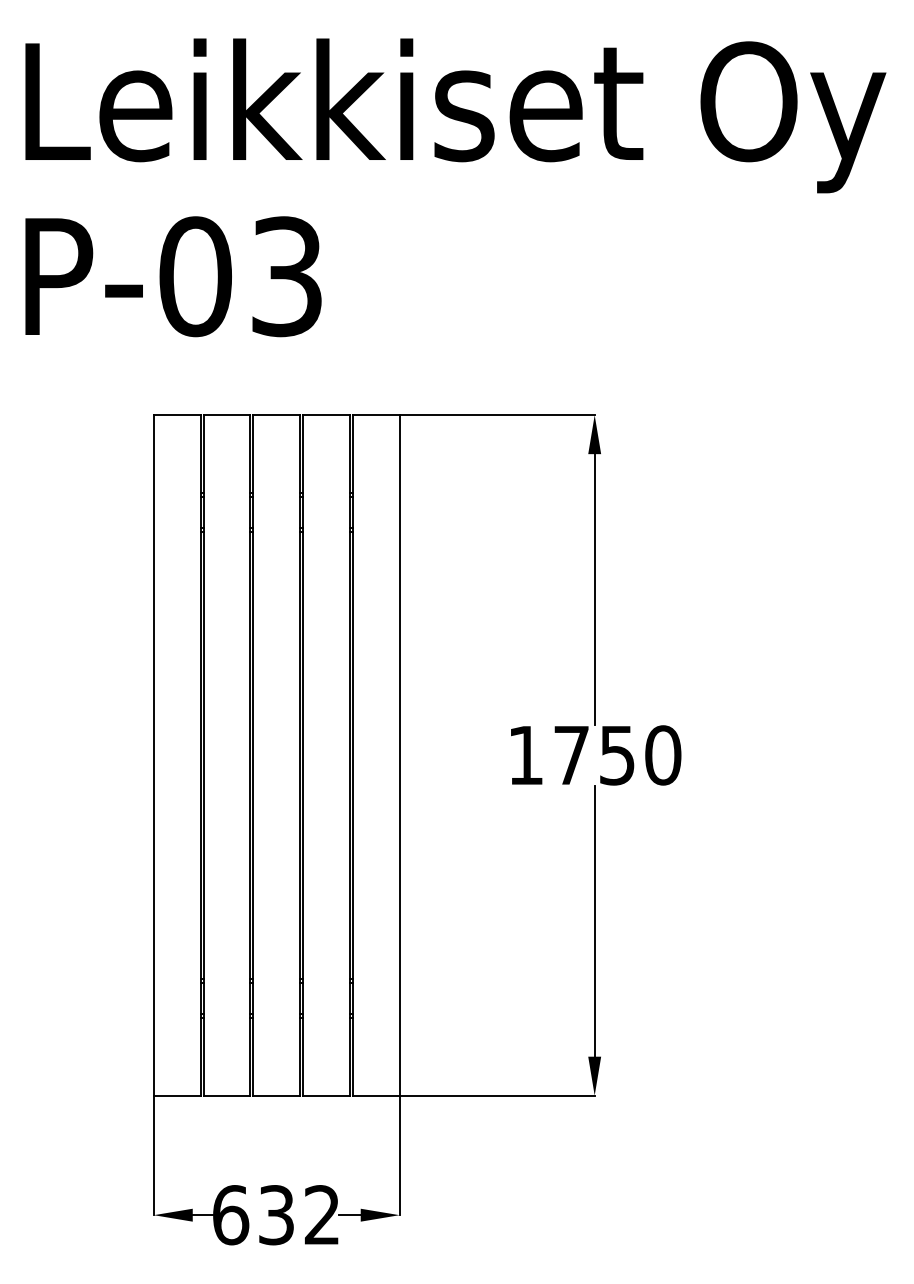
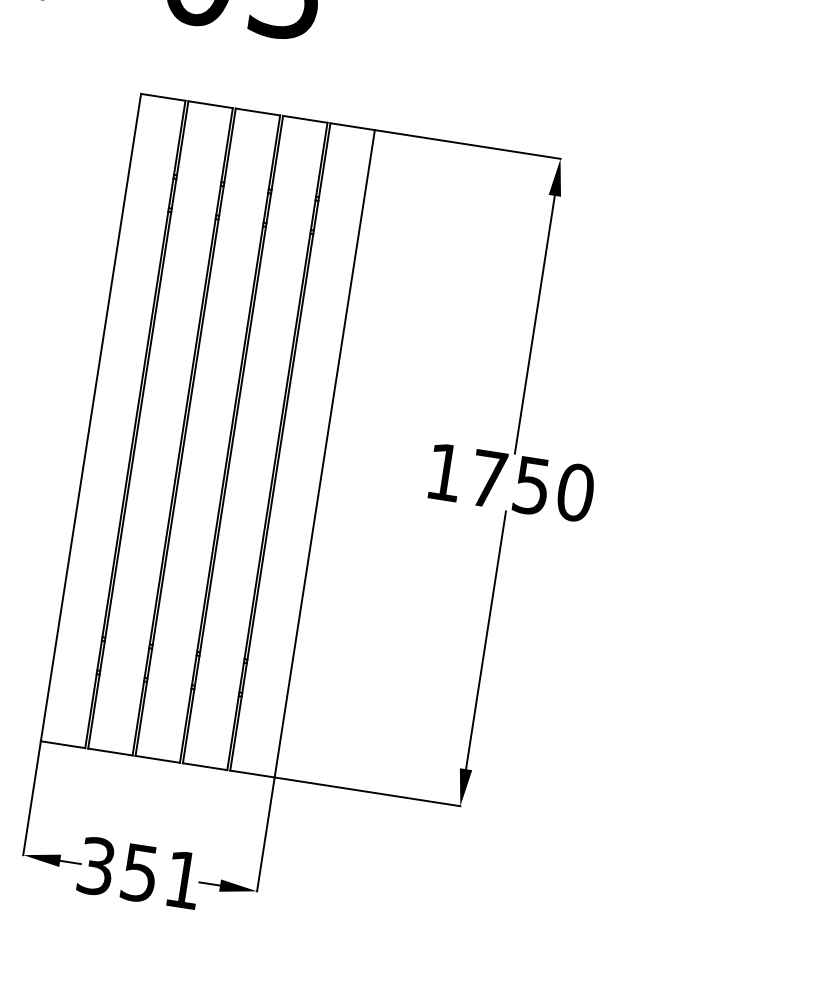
text: (275, 1215) -> (138, 873), 632 -> 351

